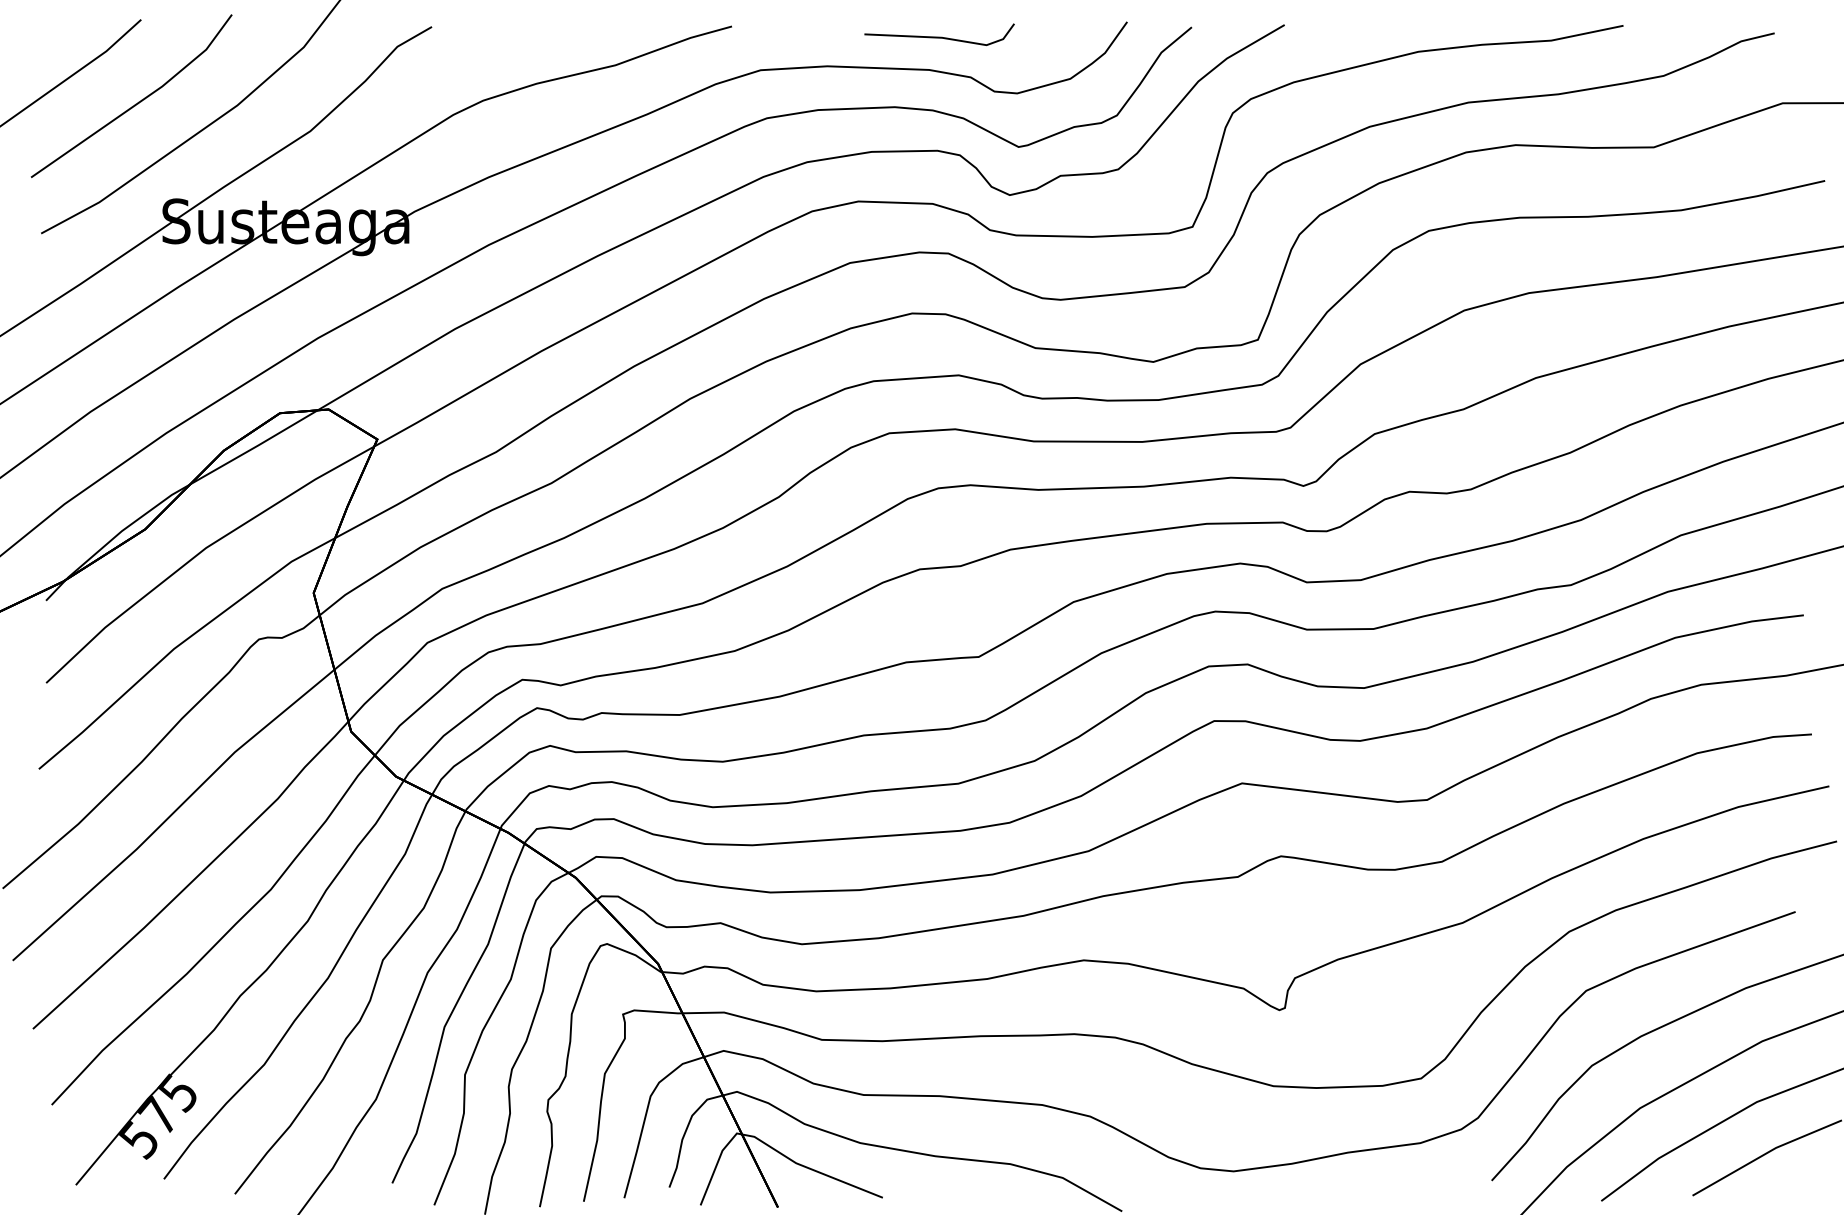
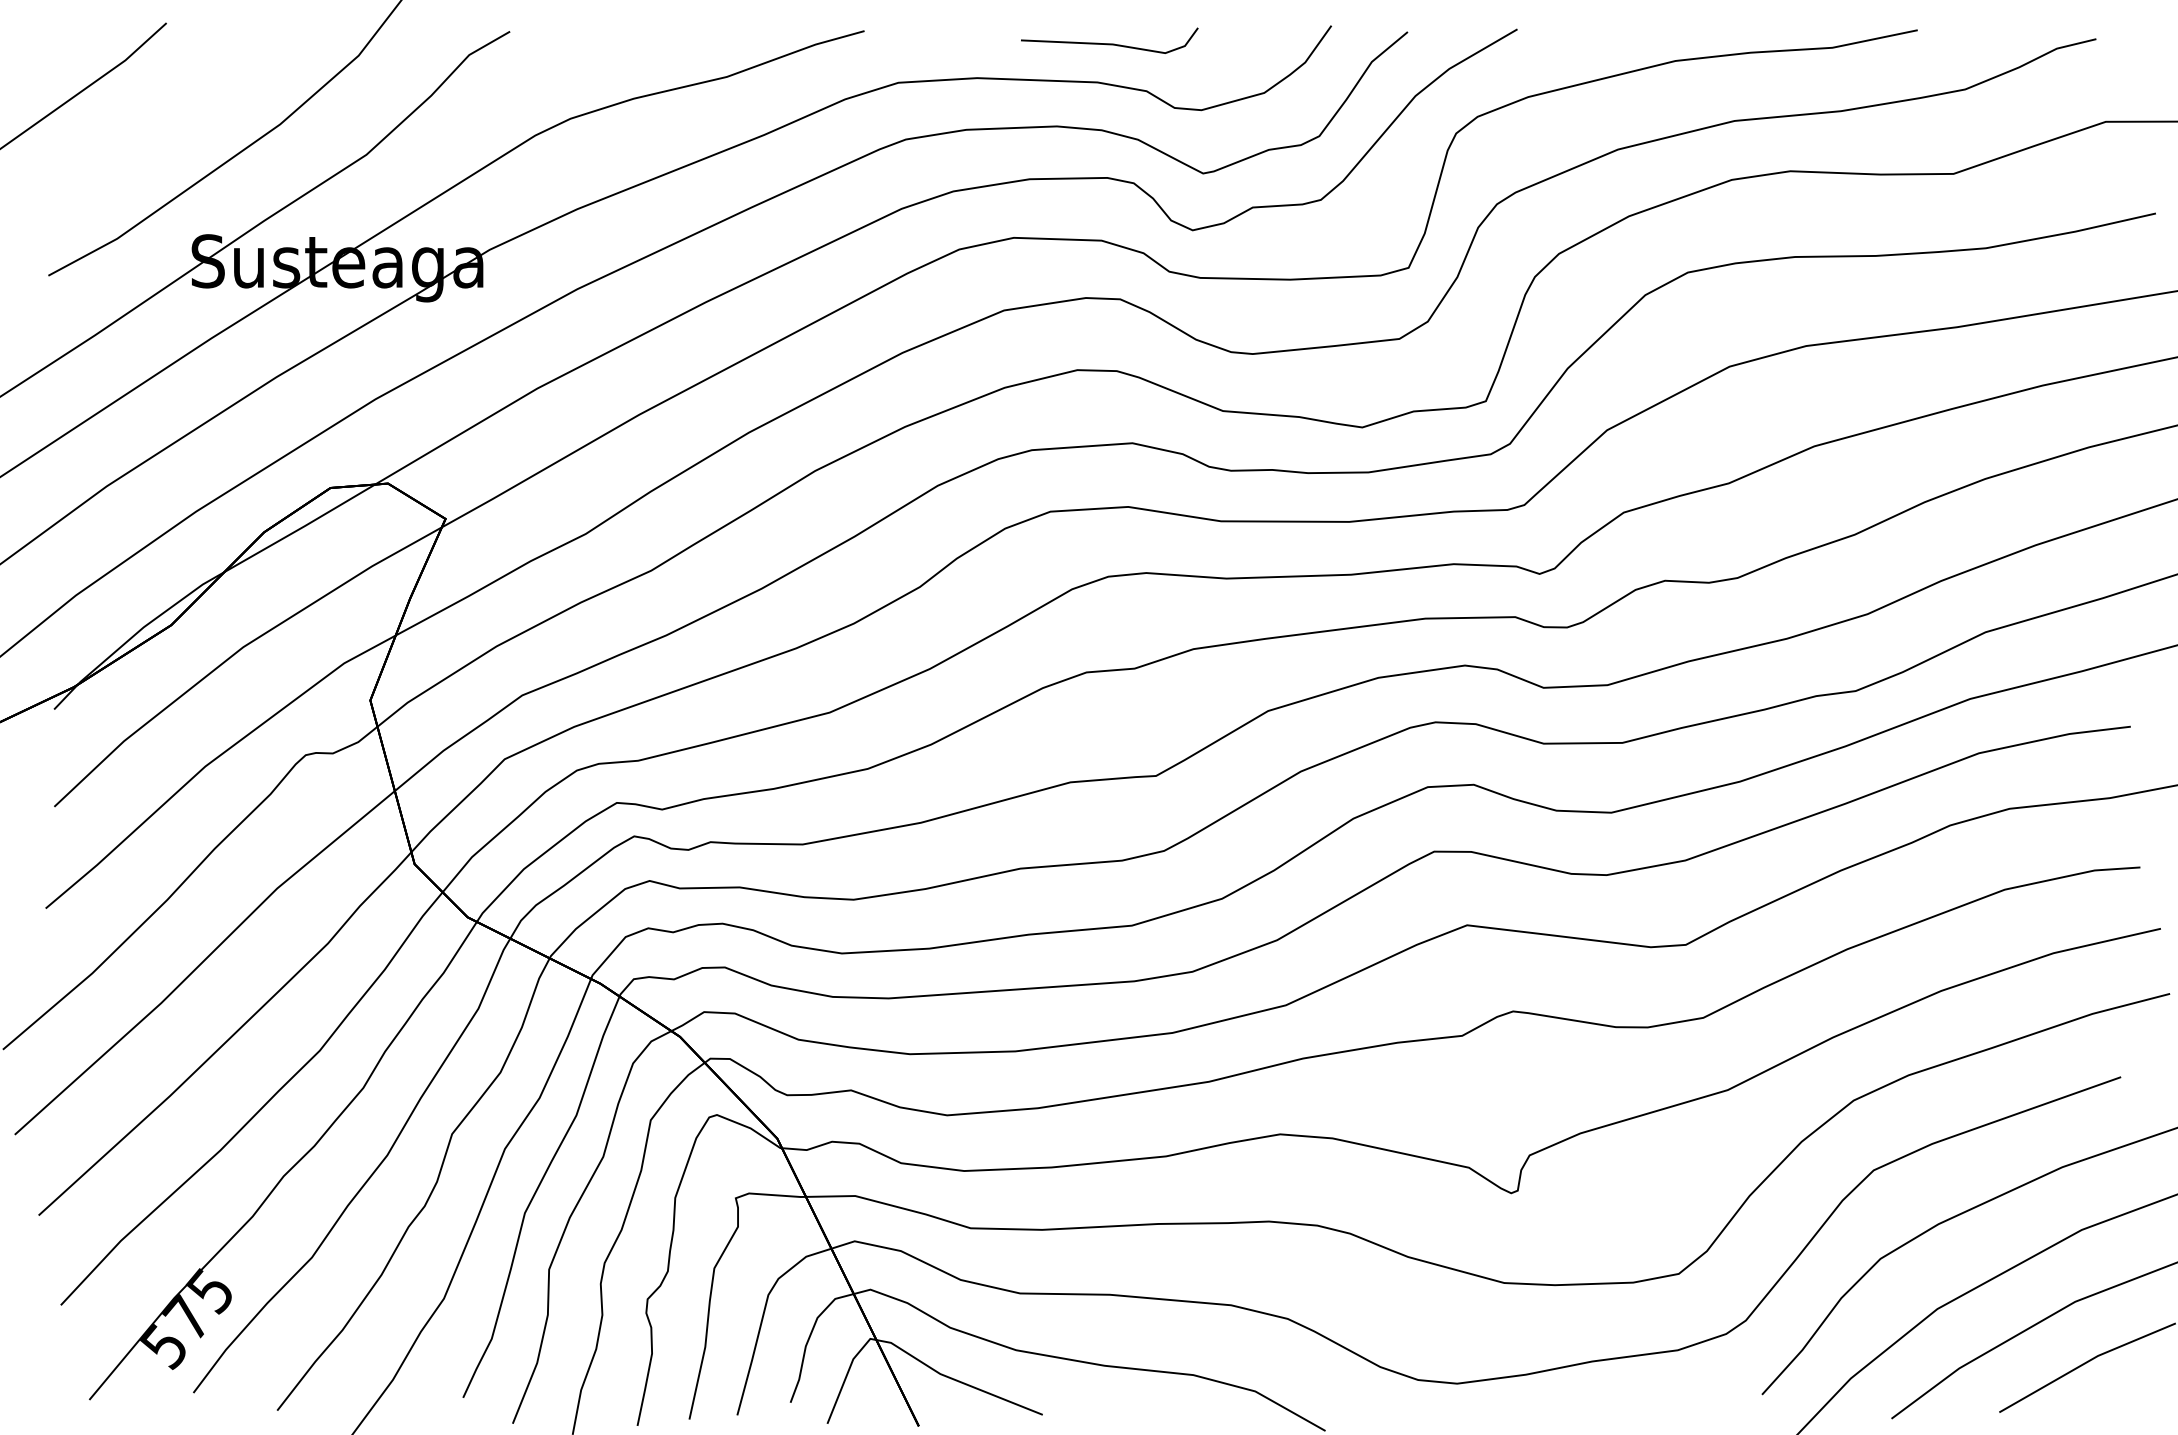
line: (135, 103) -> (159, 122), removed

